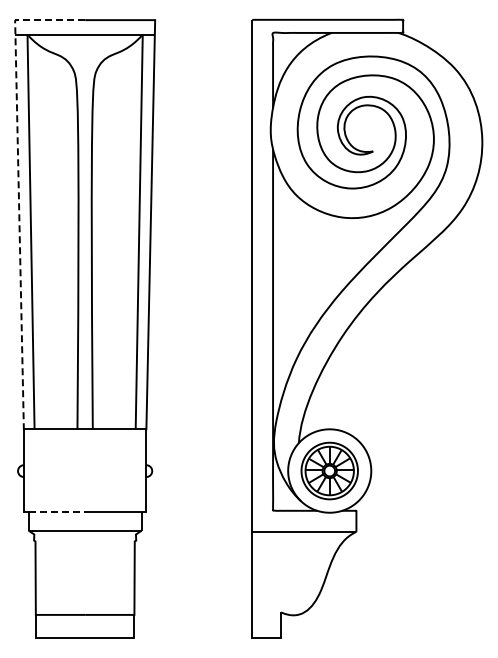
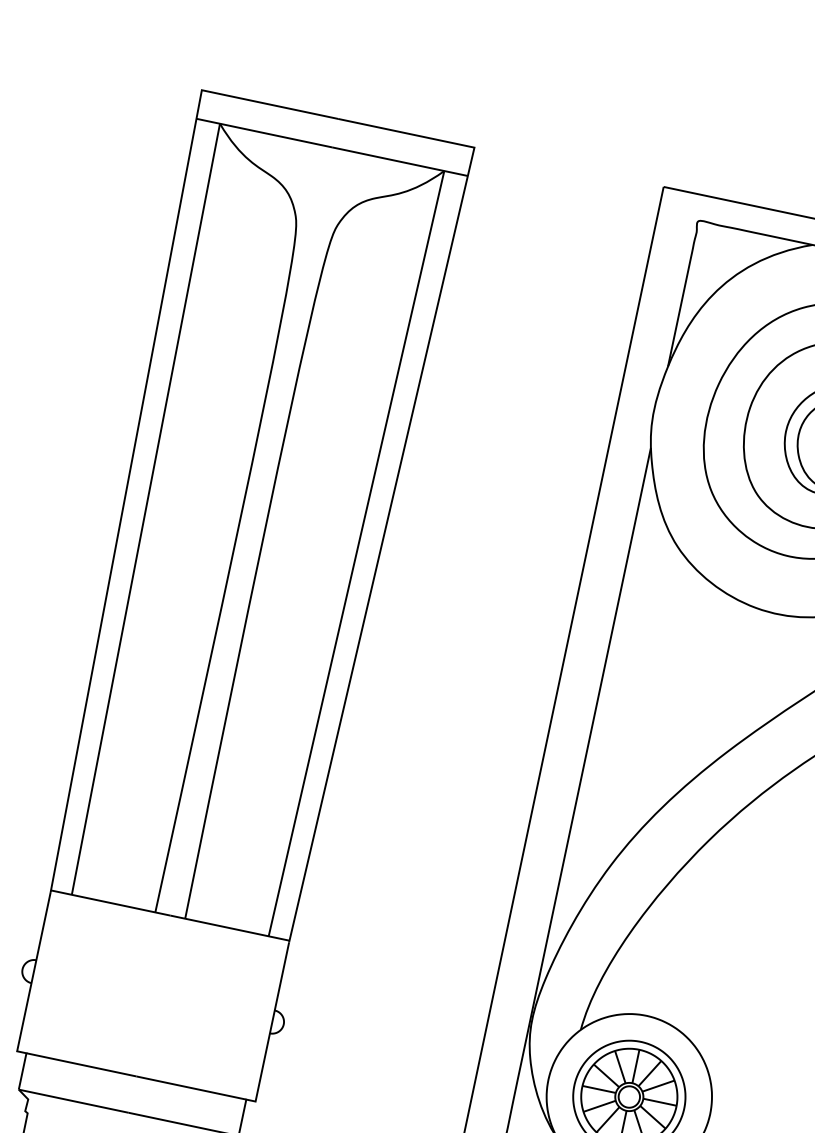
line: (18, 188) -> (139, 419), dashed -> solid
line: (57, 512) -> (82, 1066), dashed -> solid

